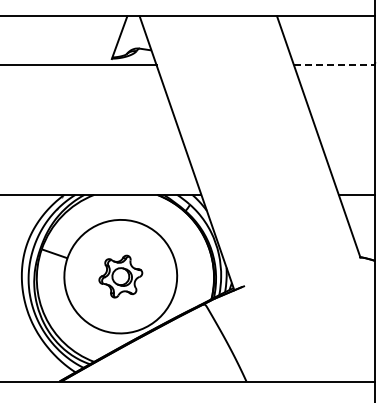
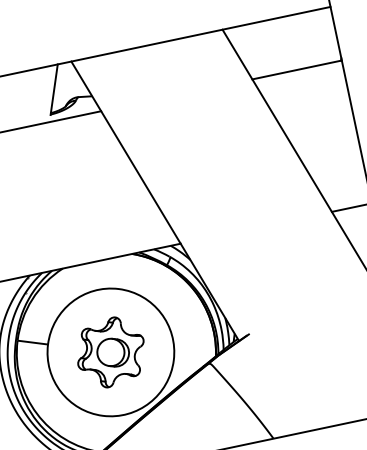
line: (334, 65) -> (297, 70), dashed -> solid
part: (120, 276) -> (110, 352), size x1.43

